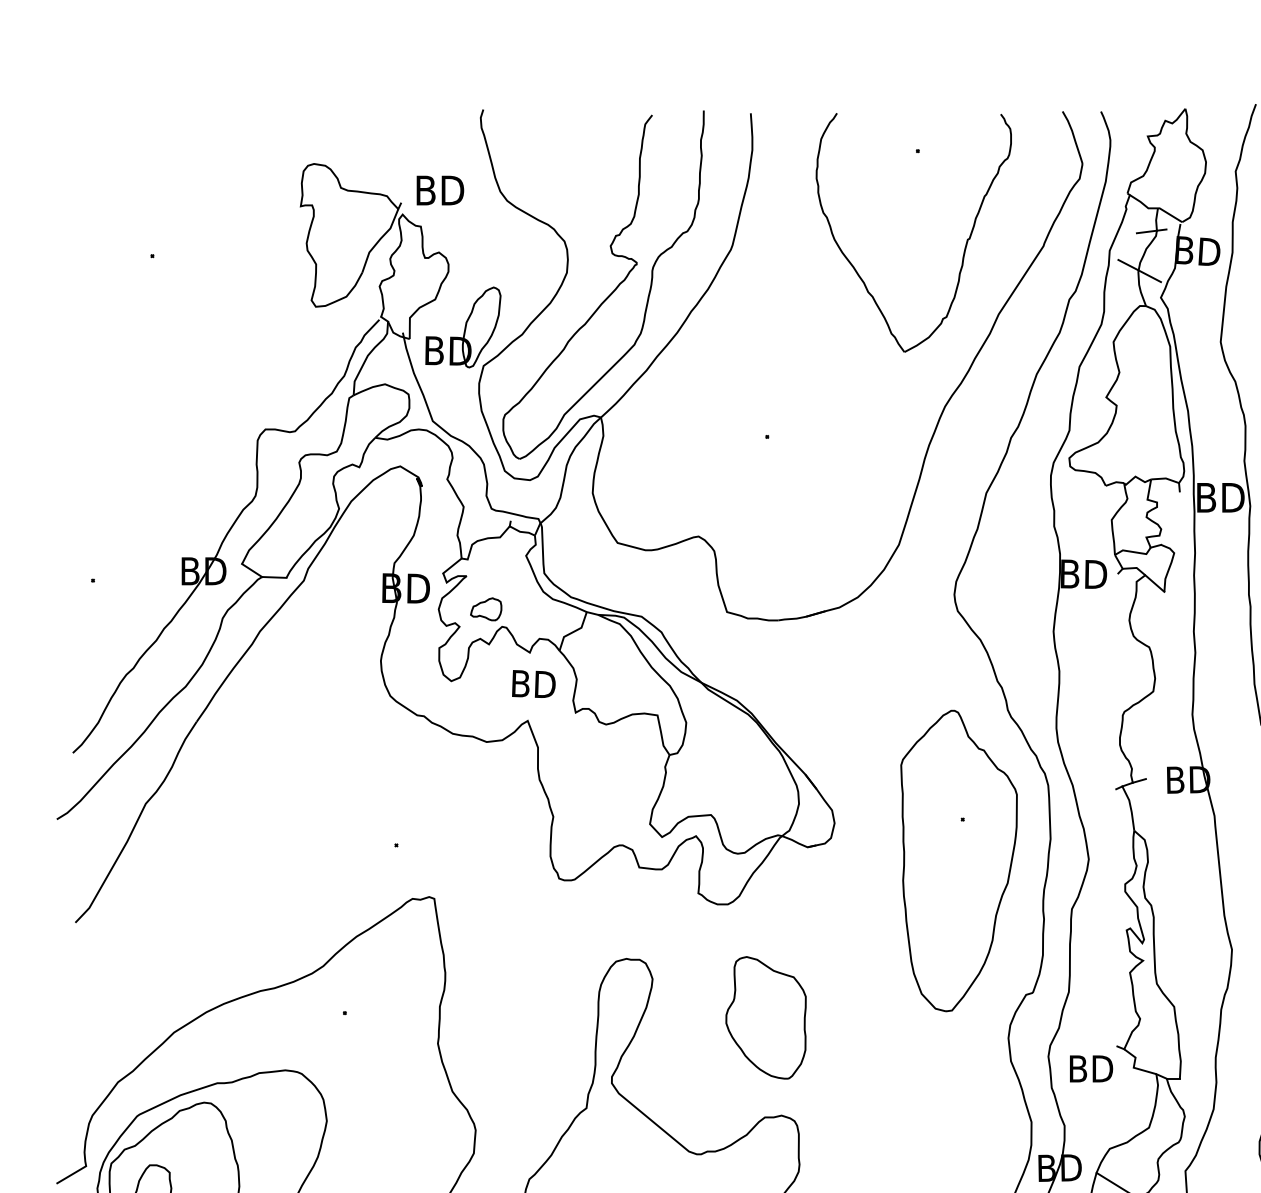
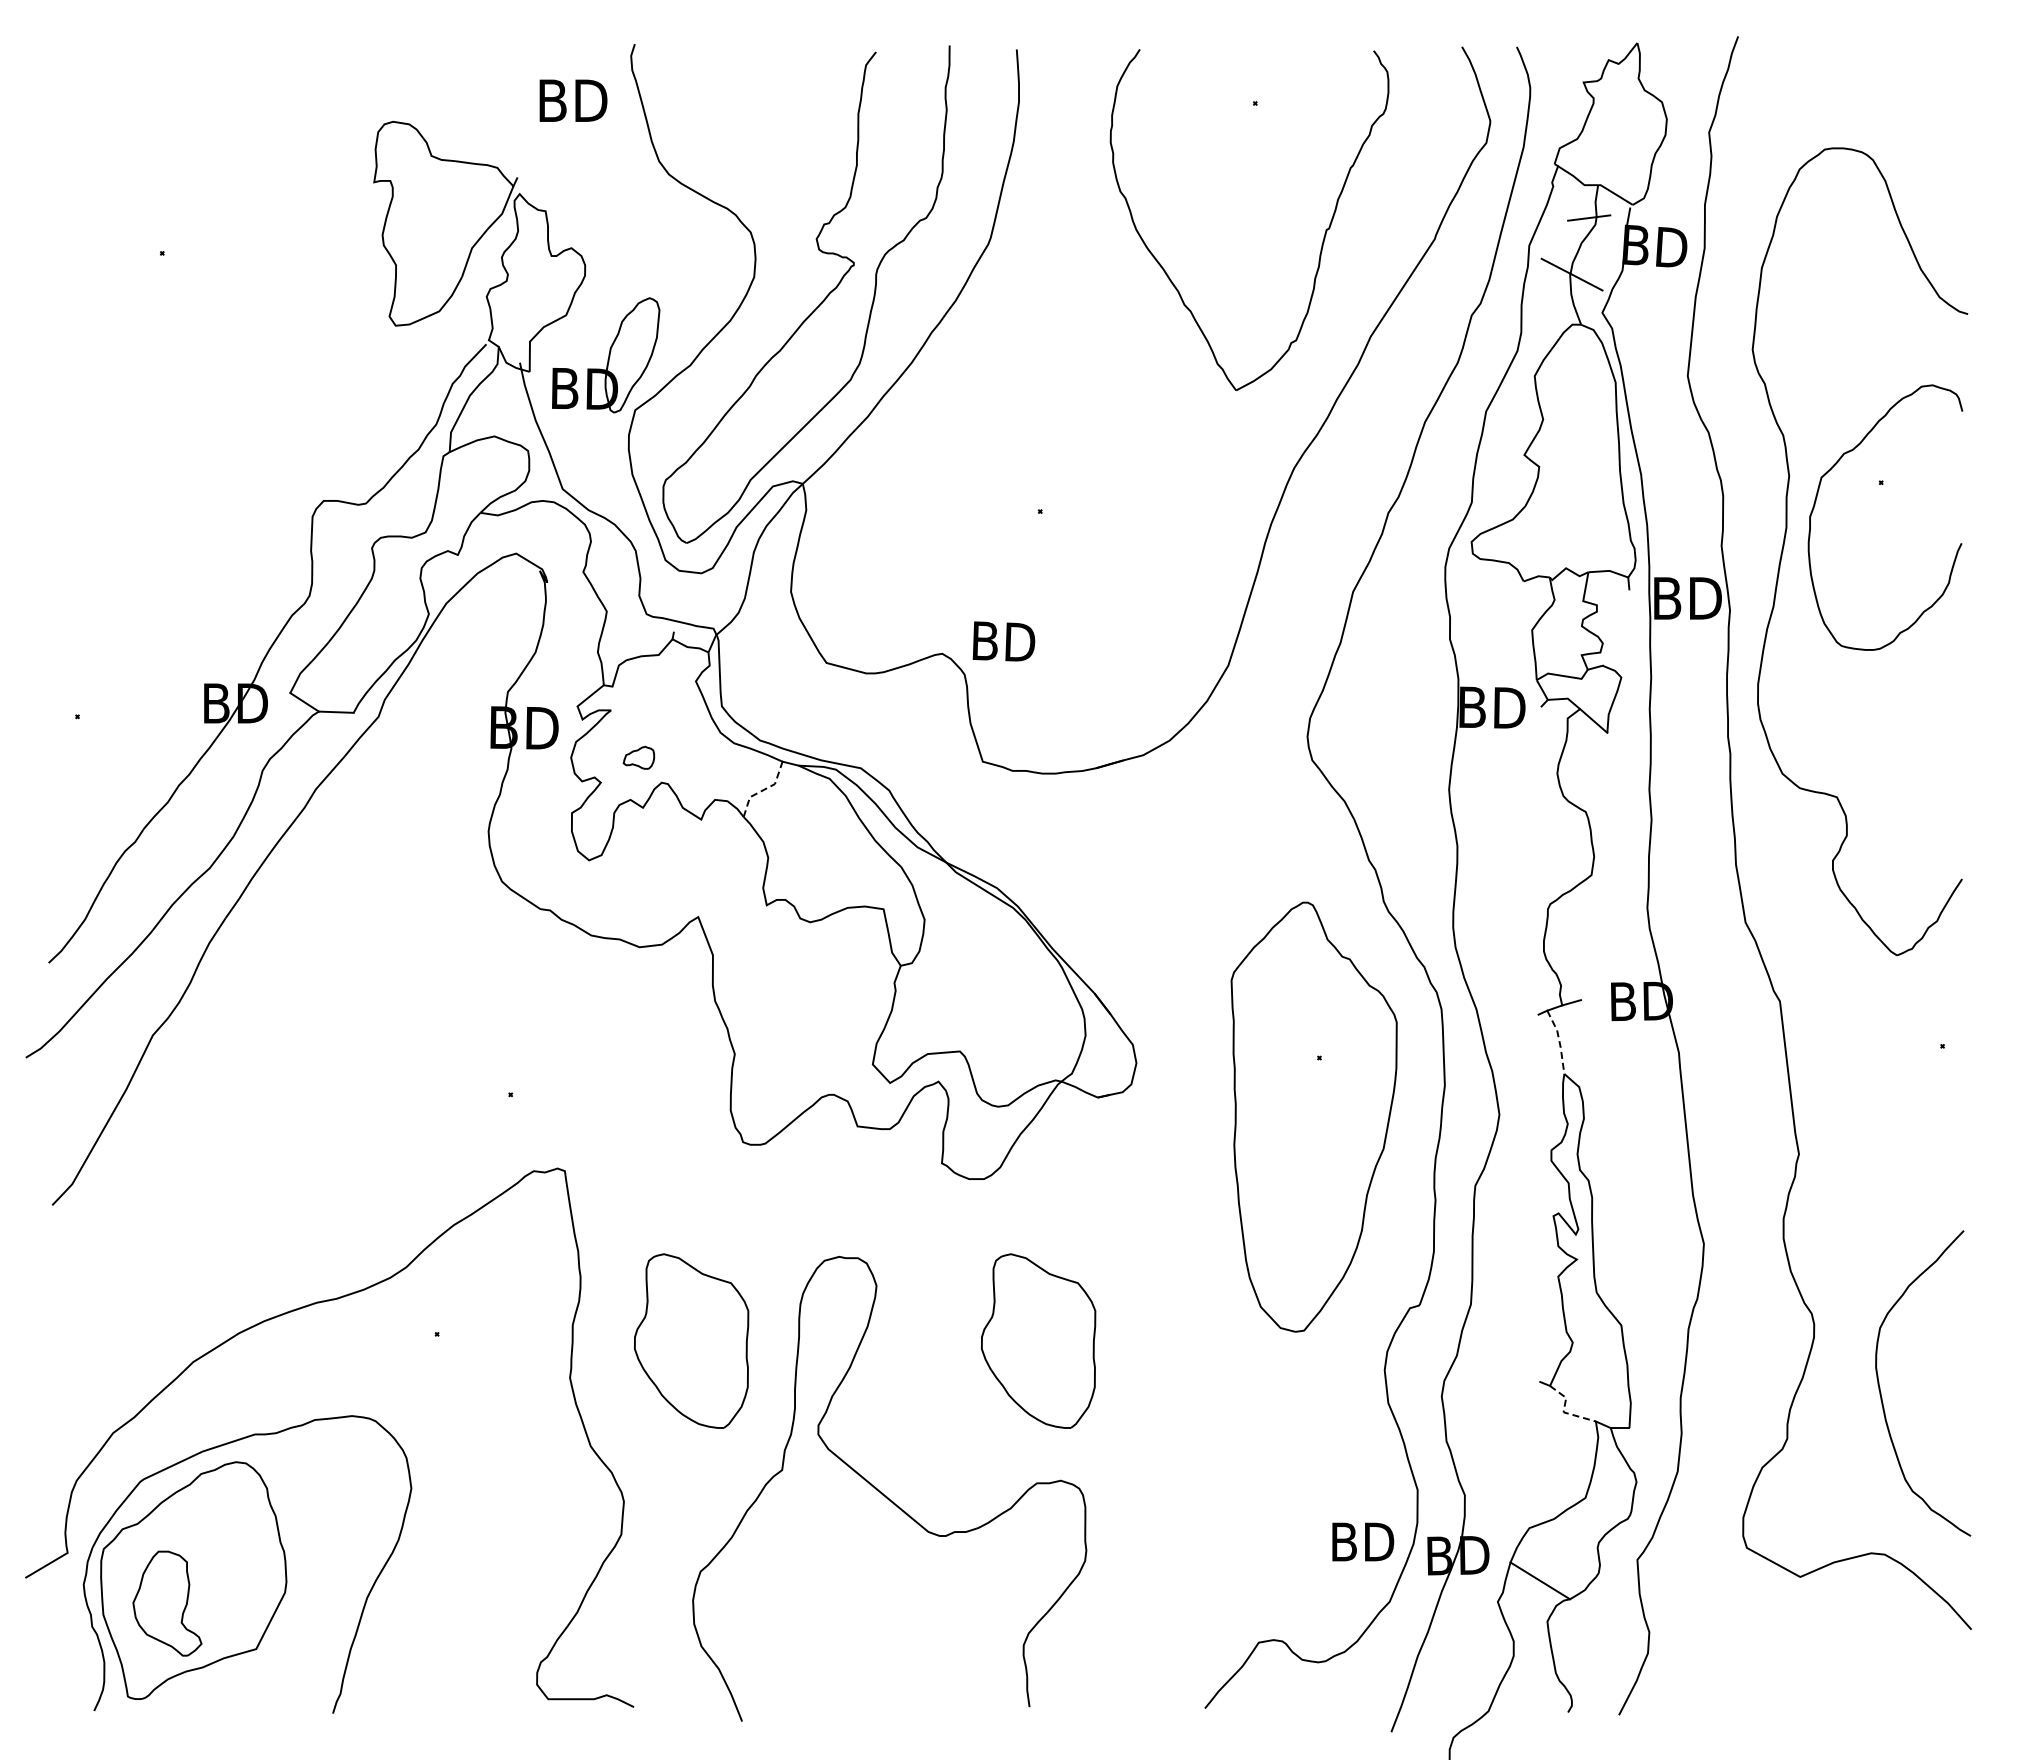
text: (440, 190) -> (573, 100), moved
part: (485, 609) -> (638, 757), size x0.7
line: (573, 631) -> (763, 789), solid -> dashed
text: (533, 684) -> (1003, 641), moved
line: (1130, 807) -> (1559, 1040), solid -> dashed
part: (523, 1017) -> (691, 1340), added
line: (1133, 1067) -> (1563, 1411), solid -> dashed
text: (1091, 1068) -> (1363, 1541), moved

